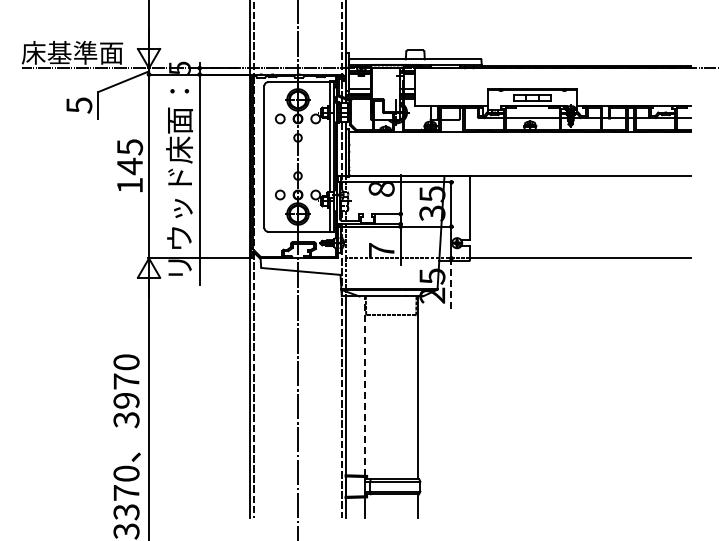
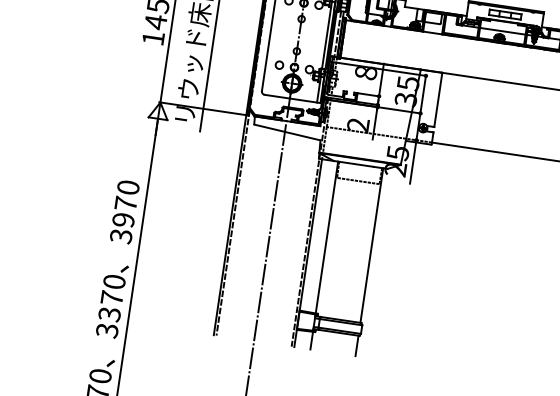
text: (381, 250) -> (358, 124), 7 -> 2
line: (451, 284) -> (413, 162), dashed -> solid
line: (364, 386) -> (326, 237), dashed -> solid

